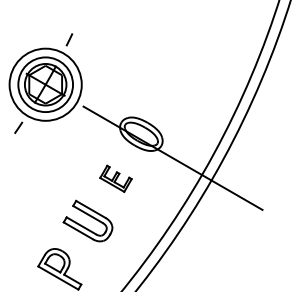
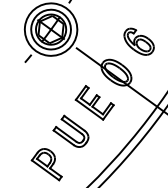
part: (167, 88) -> (138, 41), added
part: (115, 178) -> (94, 102), size x1.67

